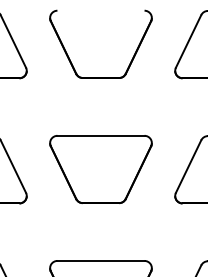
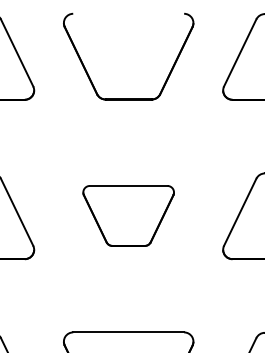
part: (100, 169) -> (128, 215), size x0.7

